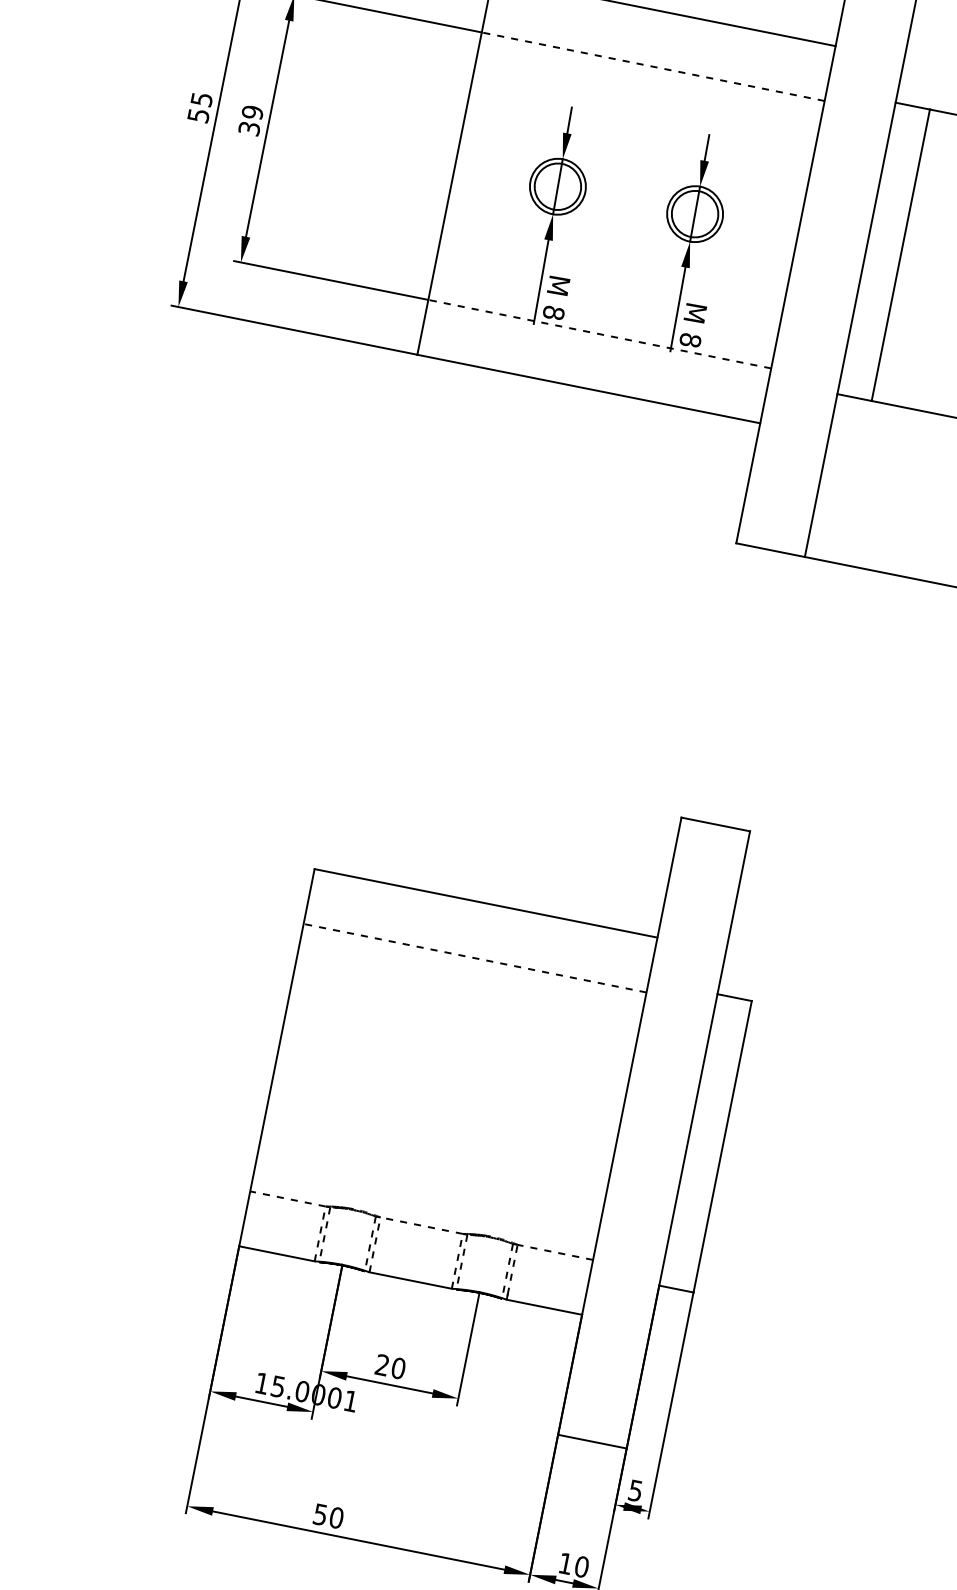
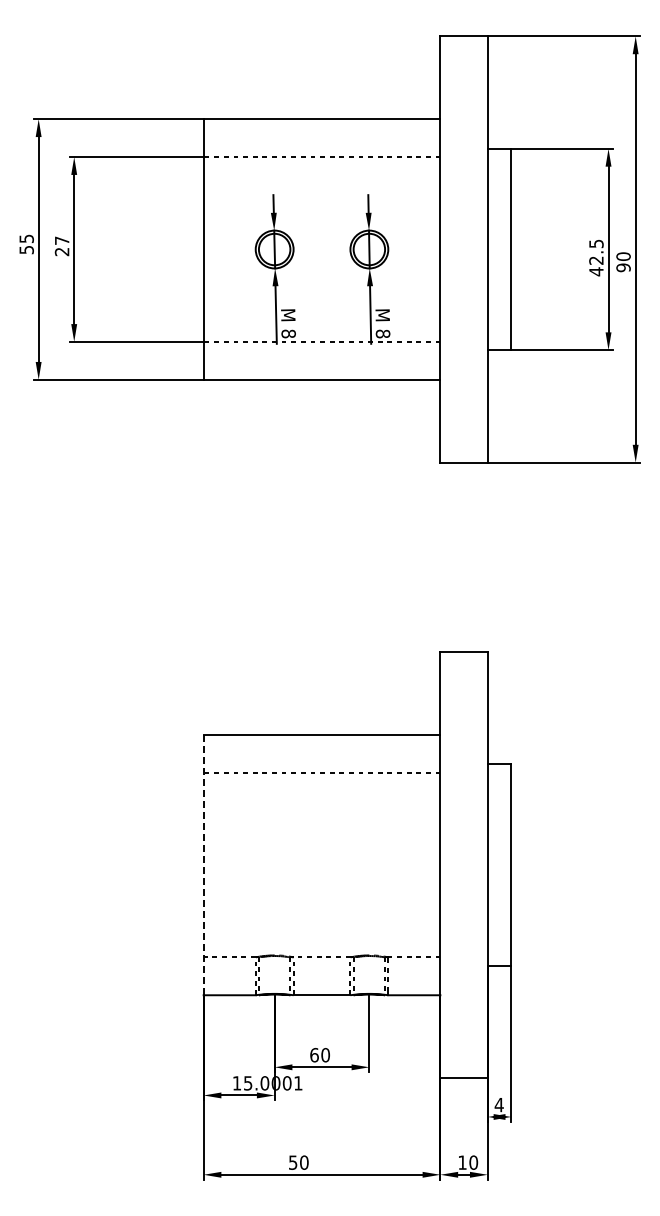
text: (250, 120) -> (61, 246), 39 -> 27
line: (276, 1056) -> (203, 864), solid -> dashed
text: (382, 1364) -> (314, 1054), 20 -> 60
text: (634, 1491) -> (498, 1105), 5 -> 4

